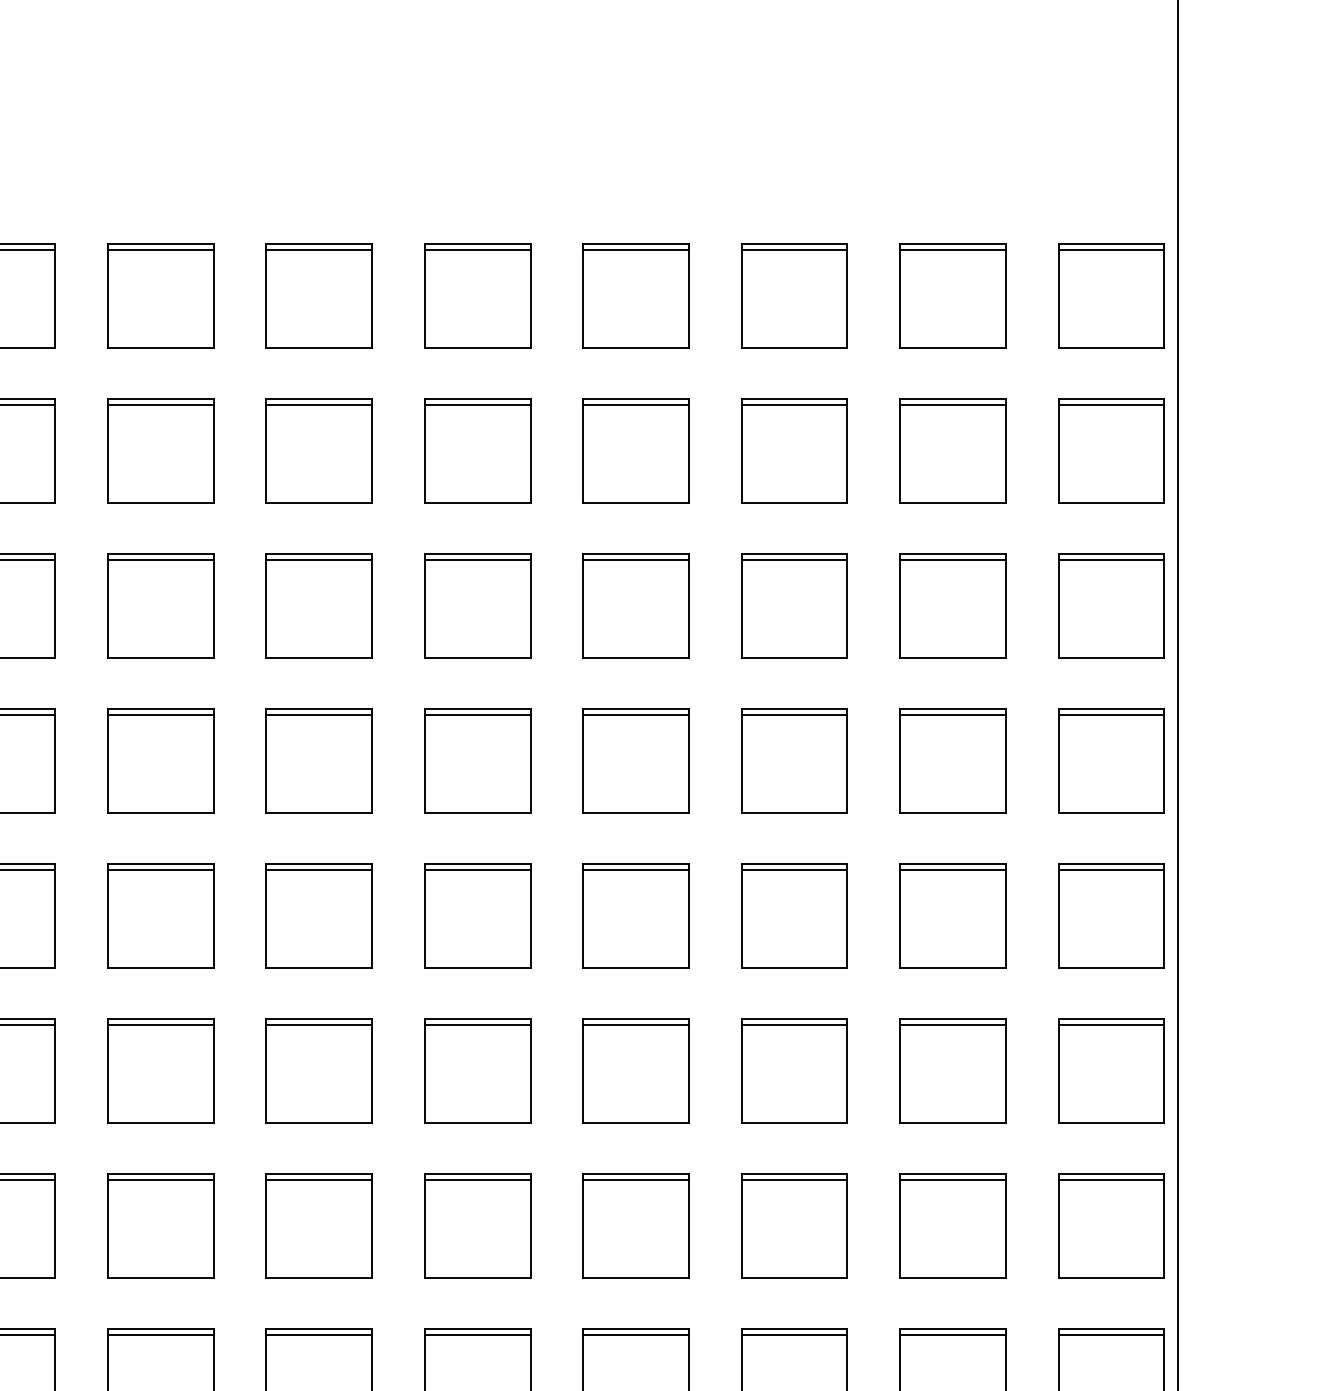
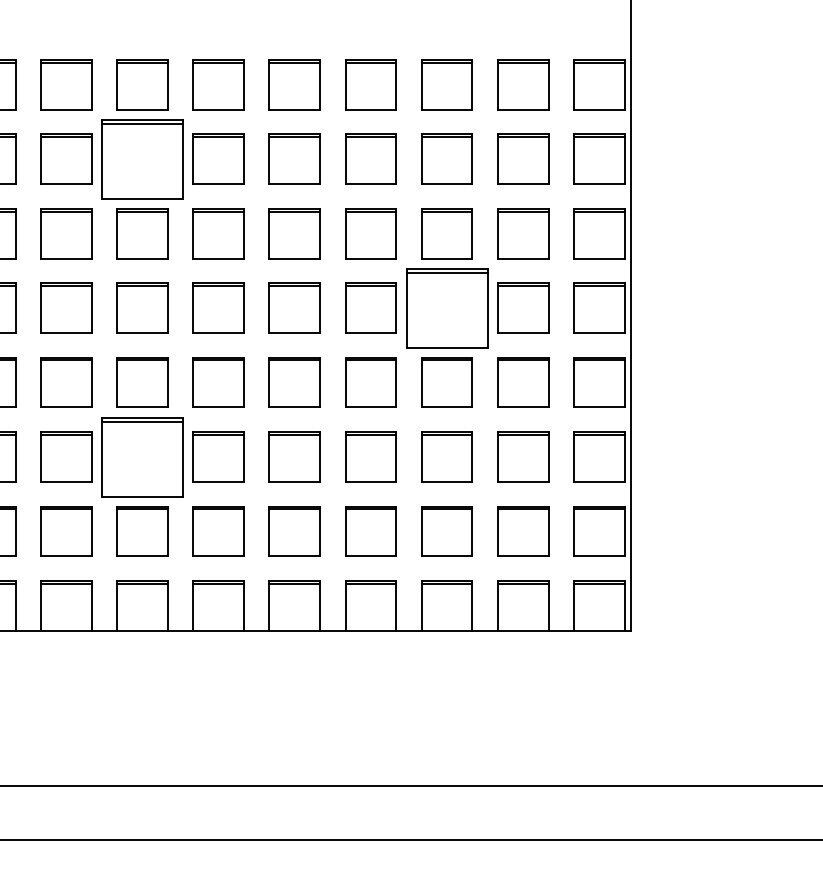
part: (160, 449) -> (142, 158), size x1.6
part: (793, 759) -> (446, 307), size x1.6
part: (160, 1069) -> (142, 456), size x1.6

